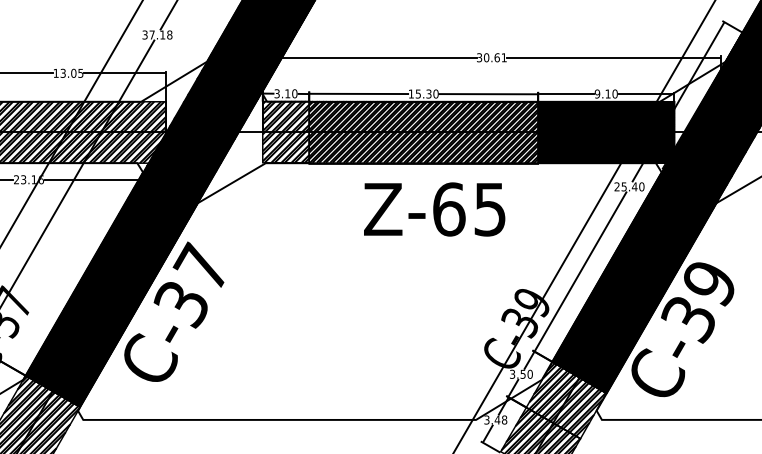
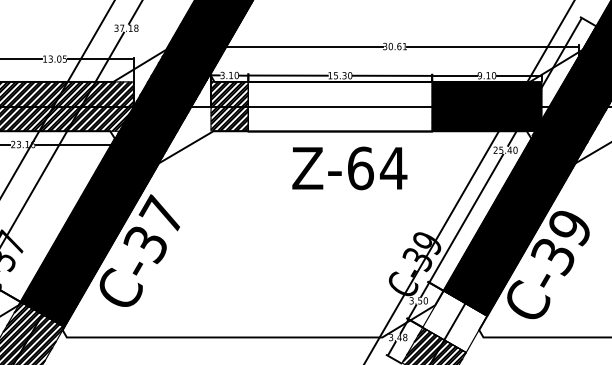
hatch: (423, 132) -> (340, 106), removed
text: (490, 209) -> (393, 168), Z-65 -> Z-64
hatch: (567, 400) -> (455, 321), removed

